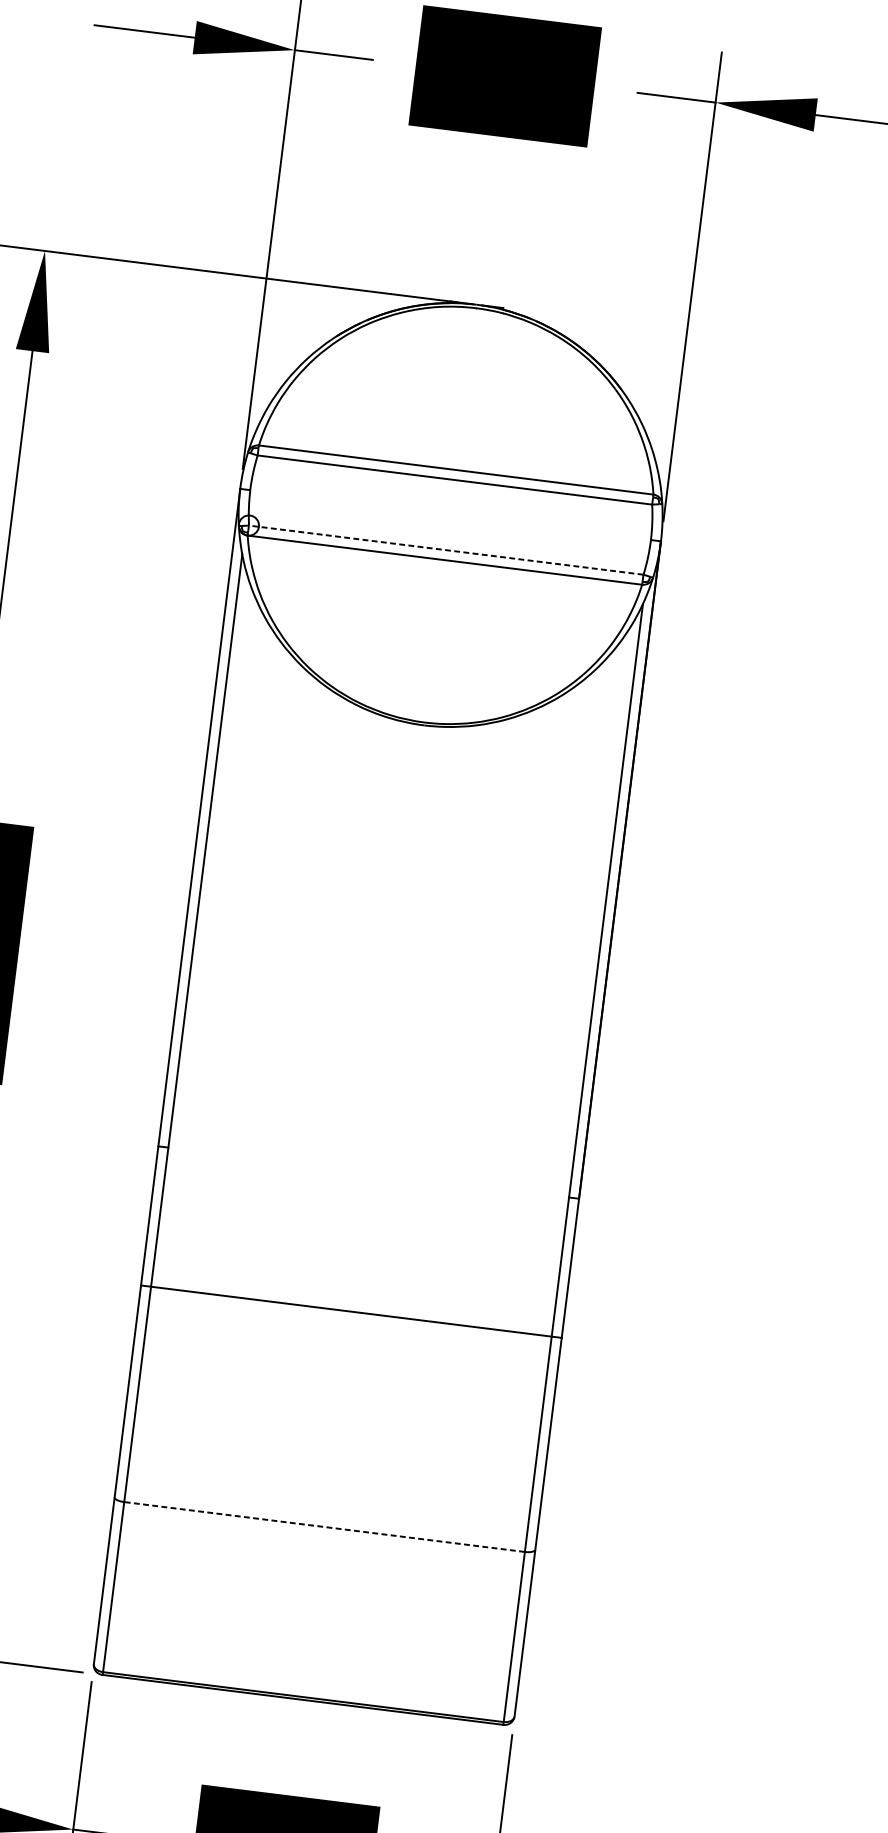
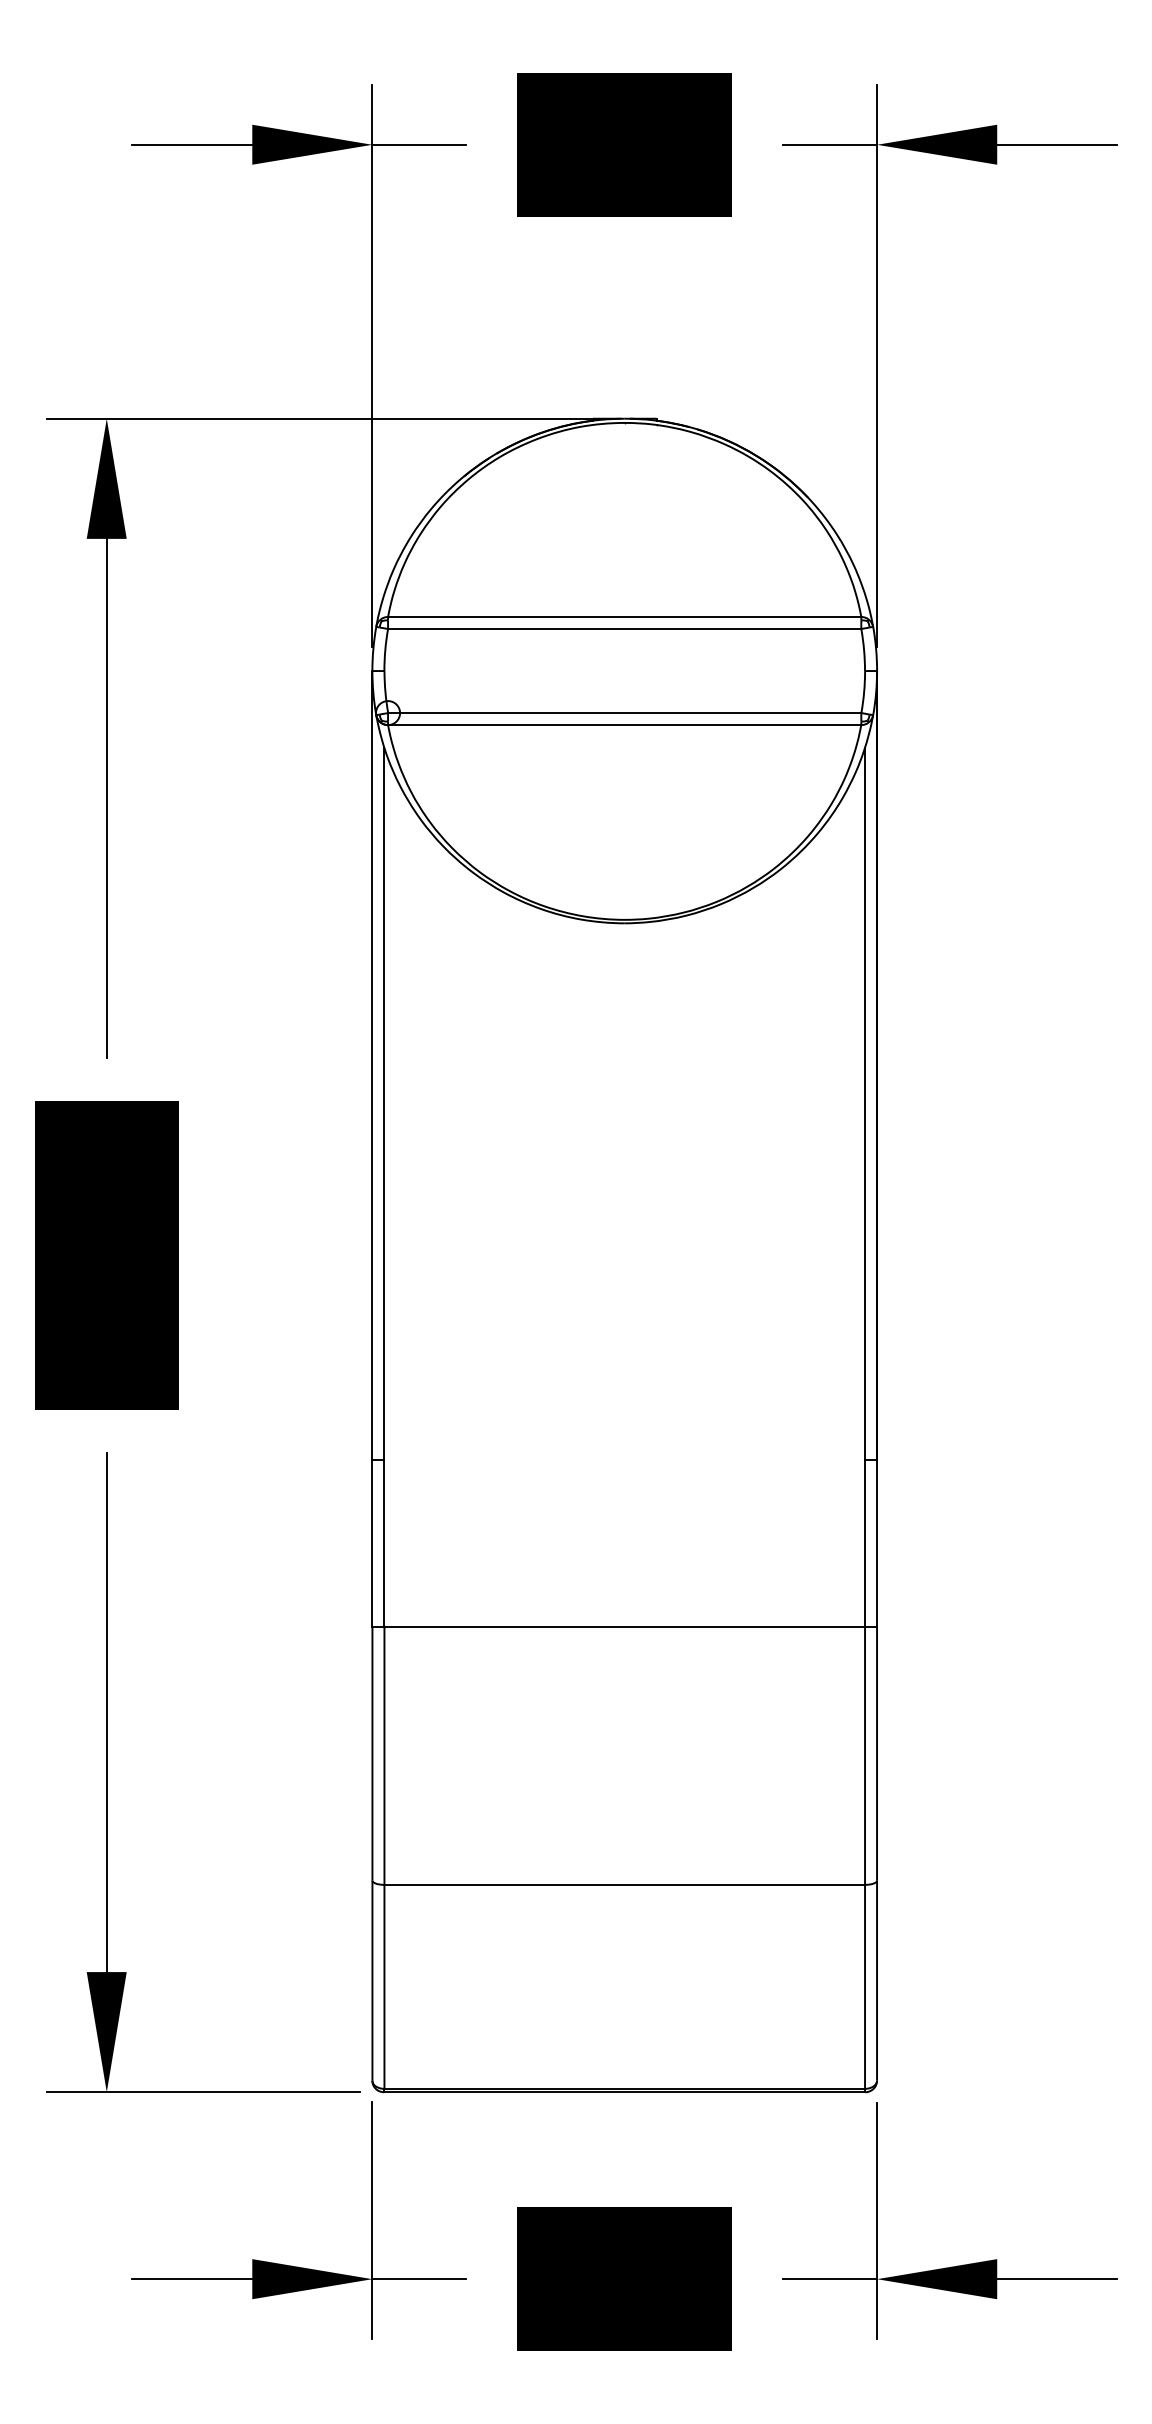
line: (446, 550) -> (624, 713), dashed -> solid
line: (324, 1526) -> (624, 1884), dashed -> solid

